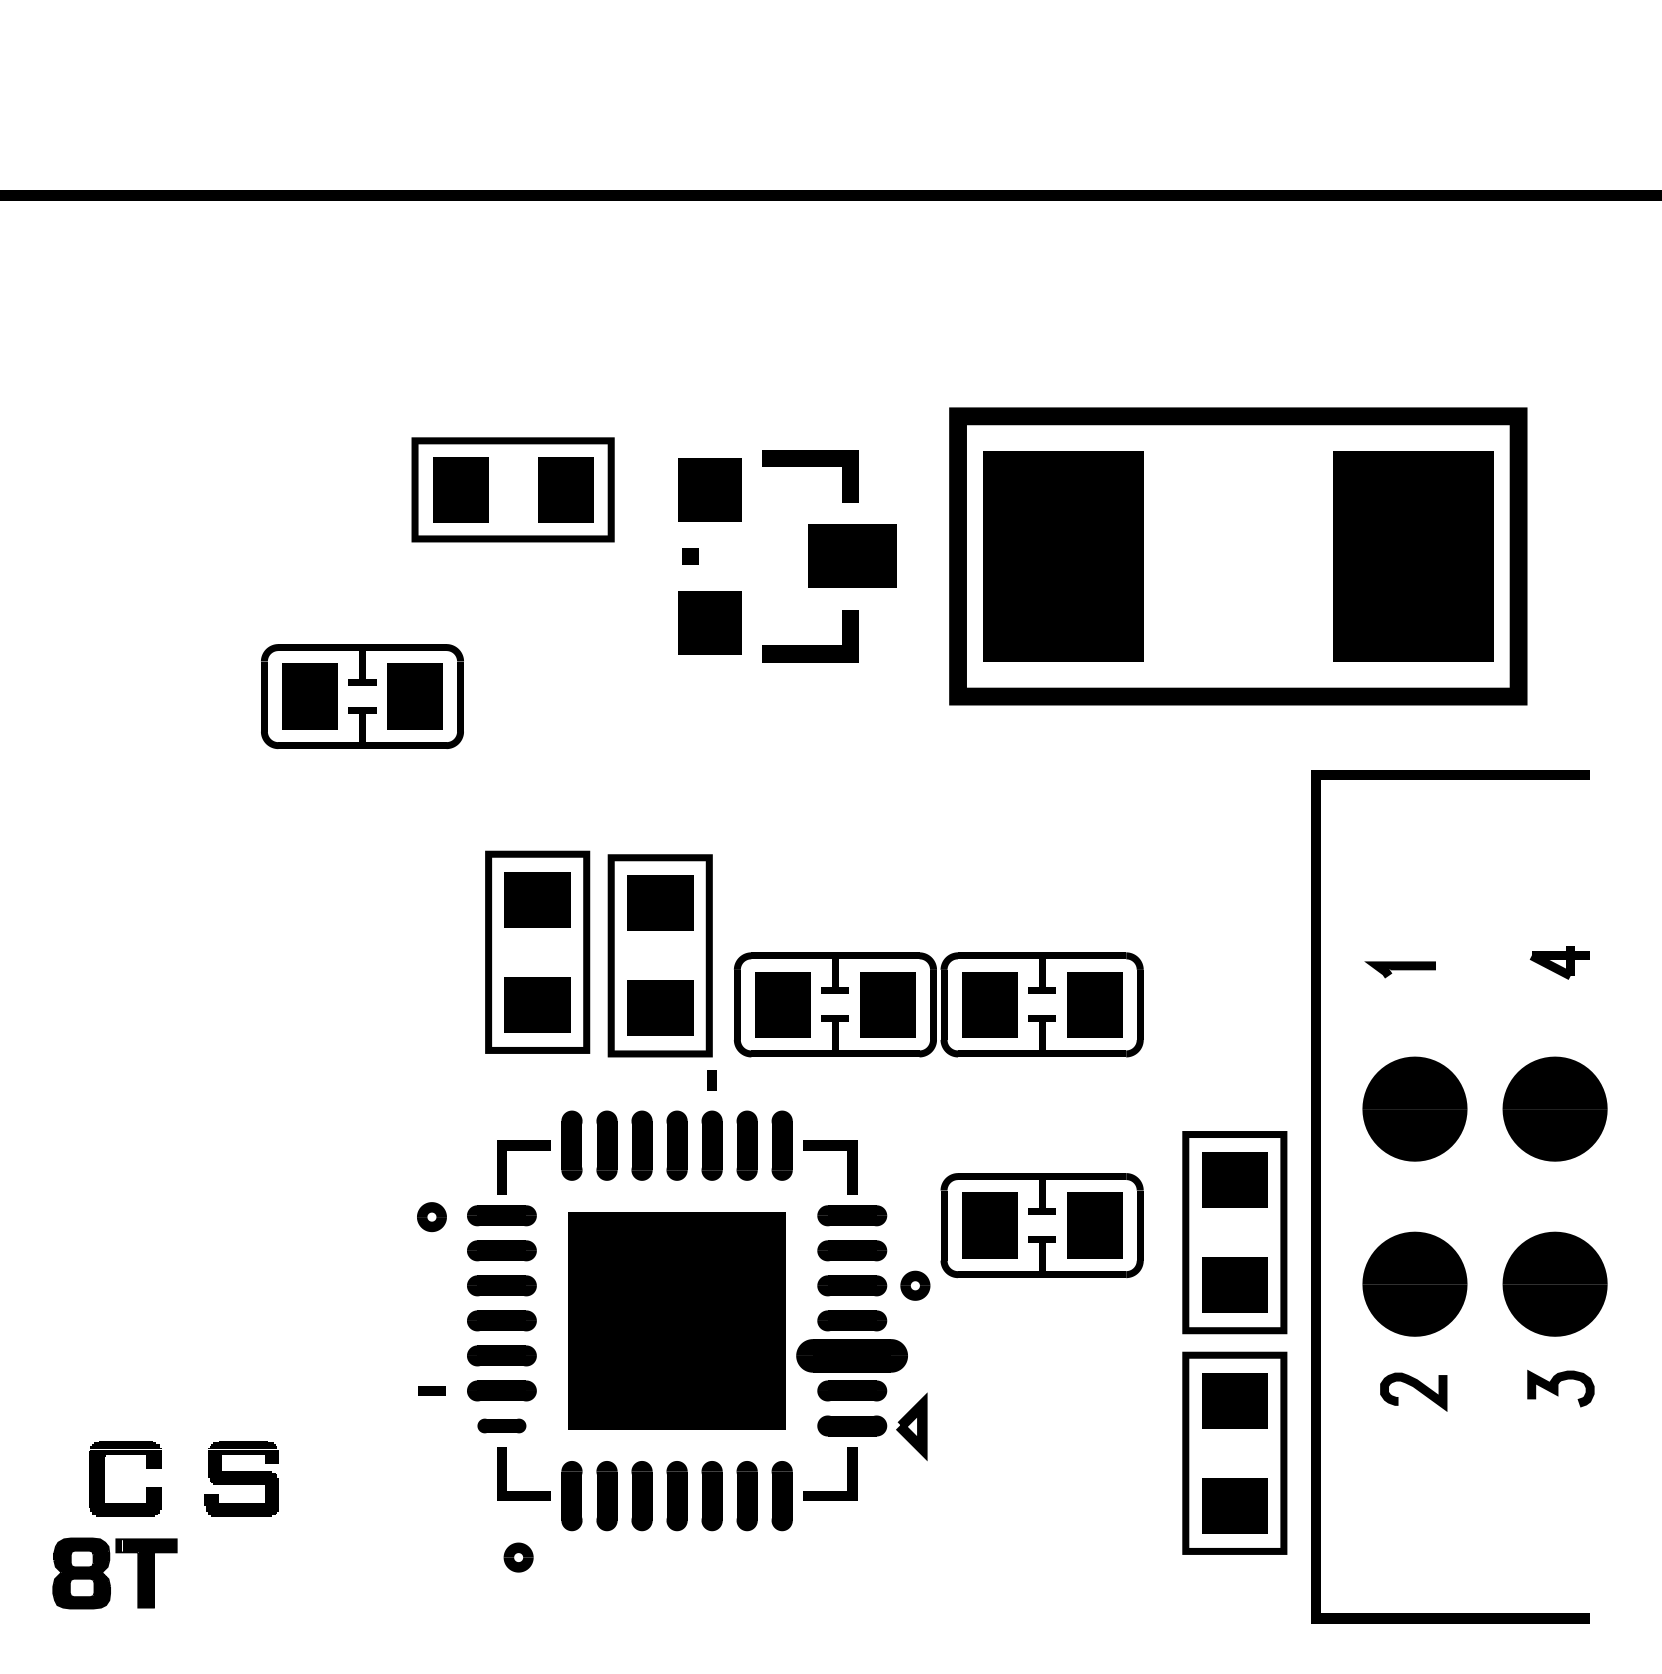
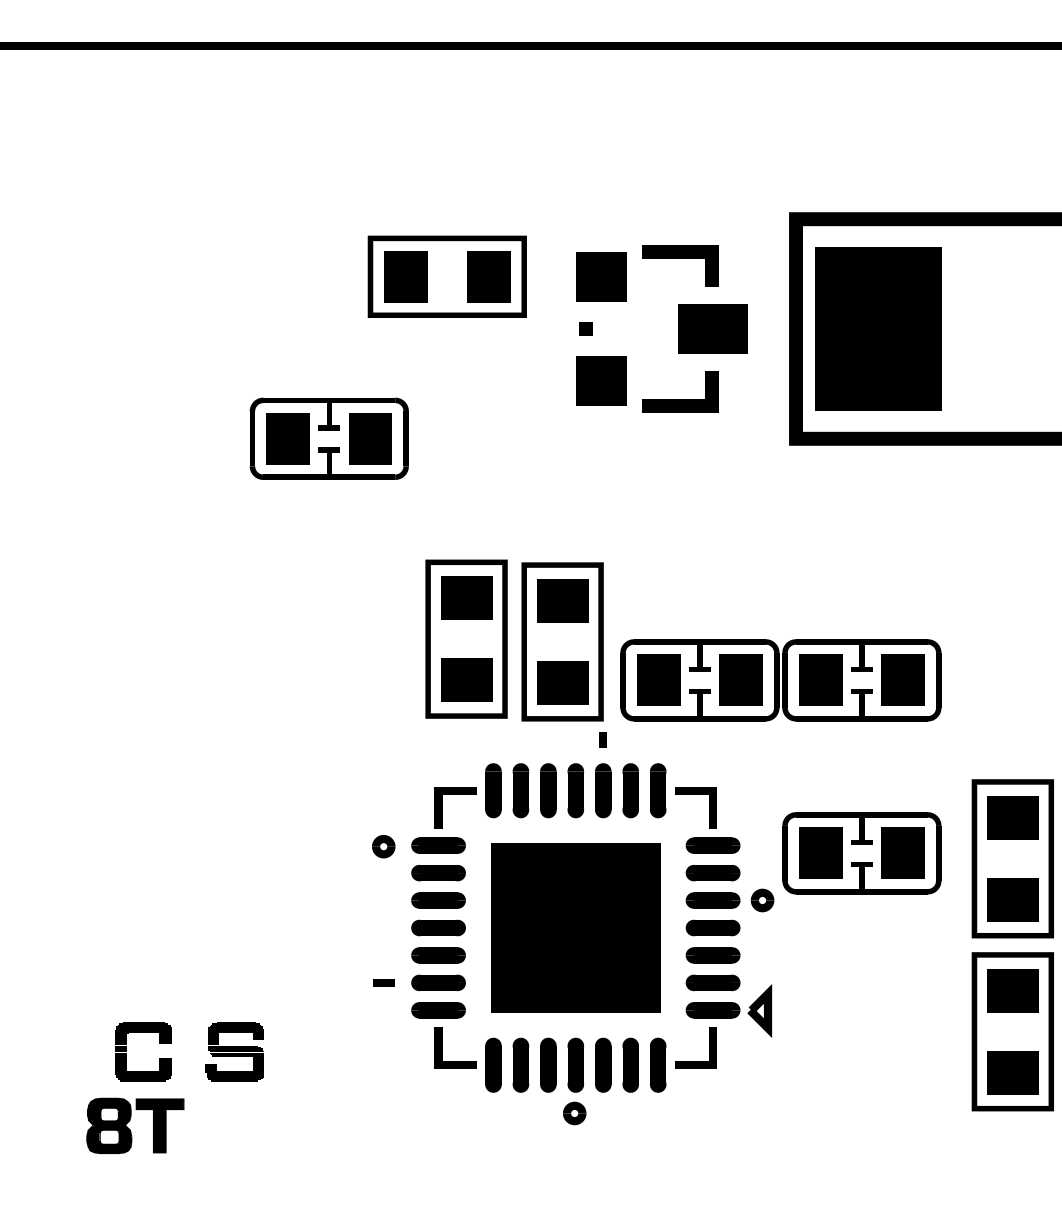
part: (852, 1355) -> (713, 955), size x0.62
part: (501, 1425) -> (438, 1009), size x1.43
part: (518, 1557) -> (574, 1113), moved

